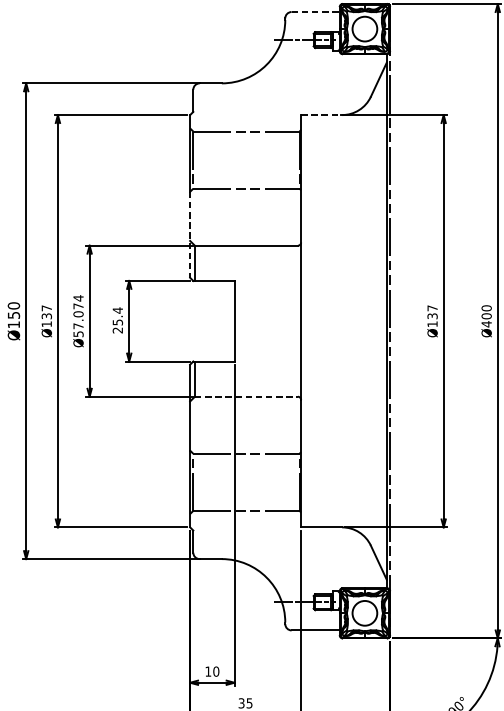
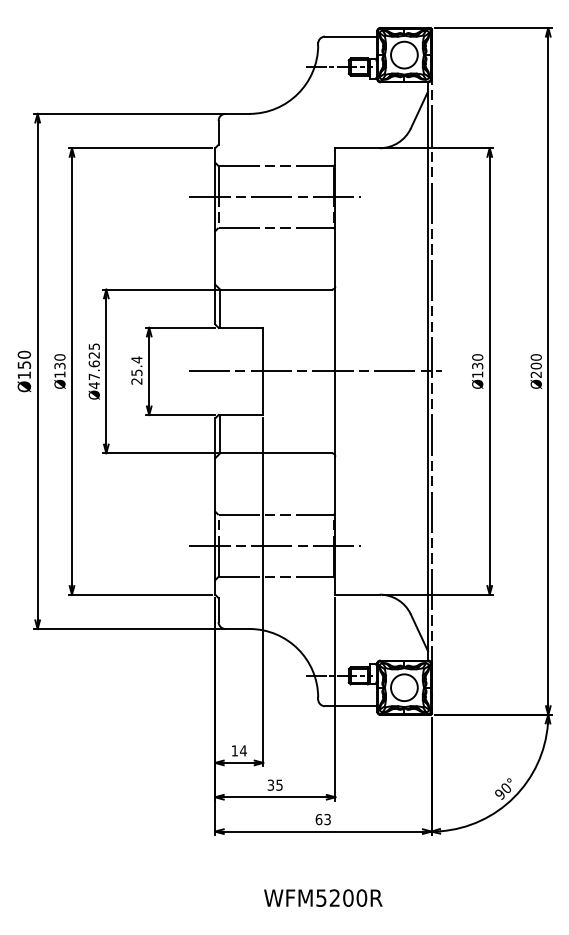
line: (316, 11) -> (351, 36), dashed -> solid
line: (322, 115) -> (358, 148), dashed -> solid
line: (245, 160) -> (275, 197), added
line: (190, 234) -> (215, 277), dashed -> solid
text: (46, 308) -> (59, 357), Ø137 -> Ø130
text: (432, 308) -> (477, 357), Ø137 -> Ø130
text: (77, 316) -> (93, 366), Ø57.074 -> Ø47.625
line: (281, 321) -> (314, 371), added
text: (485, 324) -> (535, 374), Ø400 -> Ø200
line: (246, 397) -> (276, 453), dashed -> solid
line: (245, 481) -> (275, 545), added
text: (215, 671) -> (242, 750), 10 -> 14

